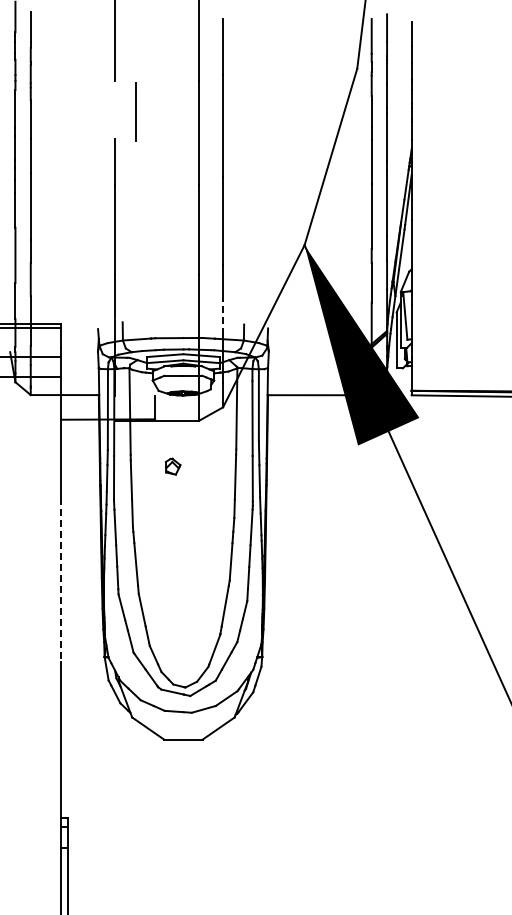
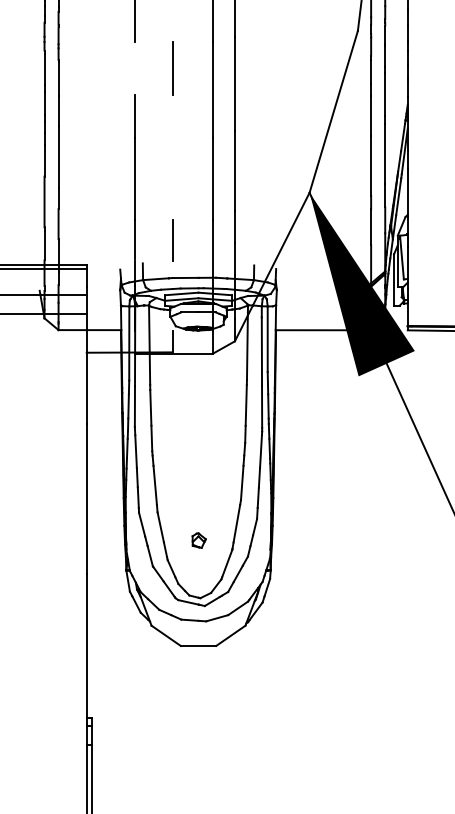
line: (135, 111) -> (172, 68), moved
line: (155, 297) -> (172, 240), added
line: (223, 316) -> (235, 258), dashed -> solid
part: (173, 466) -> (199, 540), moved
line: (61, 579) -> (86, 499), dashed -> solid

